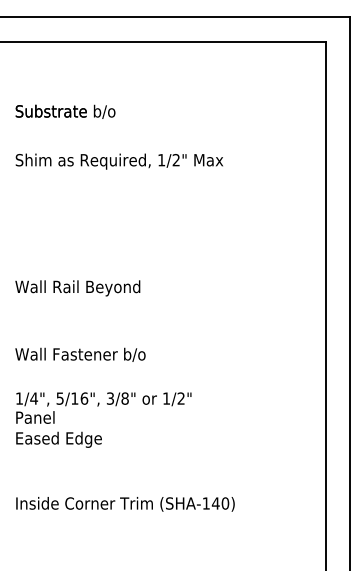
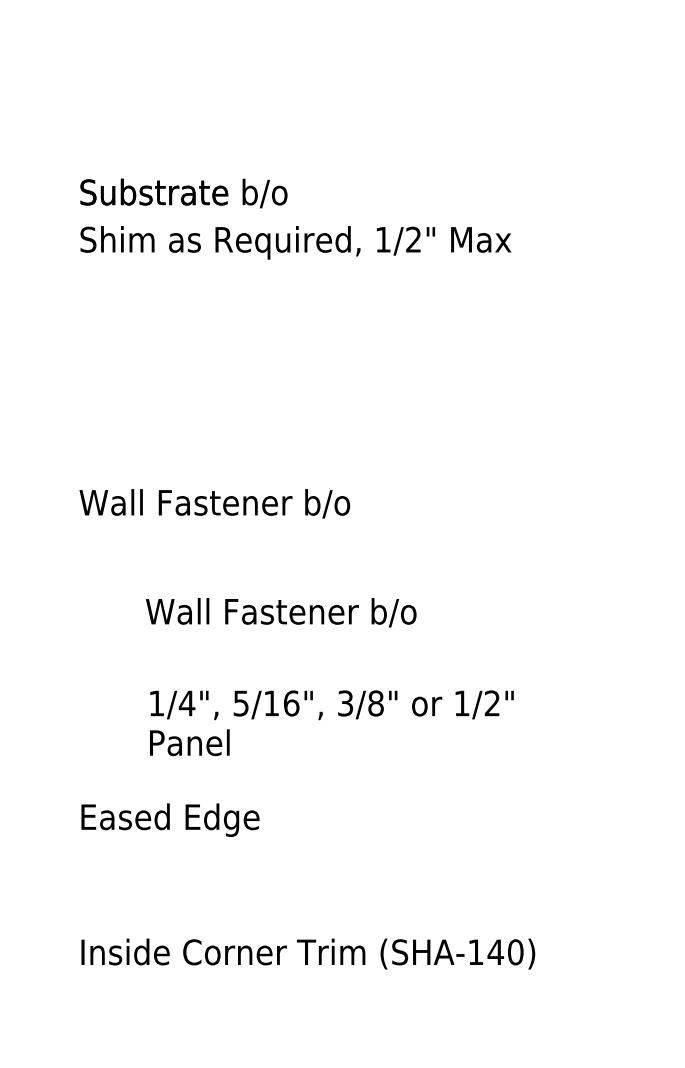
text: (65, 111) -> (183, 192), moved
text: (100, 288) -> (256, 506), Wall Rail Beyond -> Wall Fastener b/o
text: (80, 354) -> (281, 611), moved
text: (103, 407) -> (331, 721), moved

